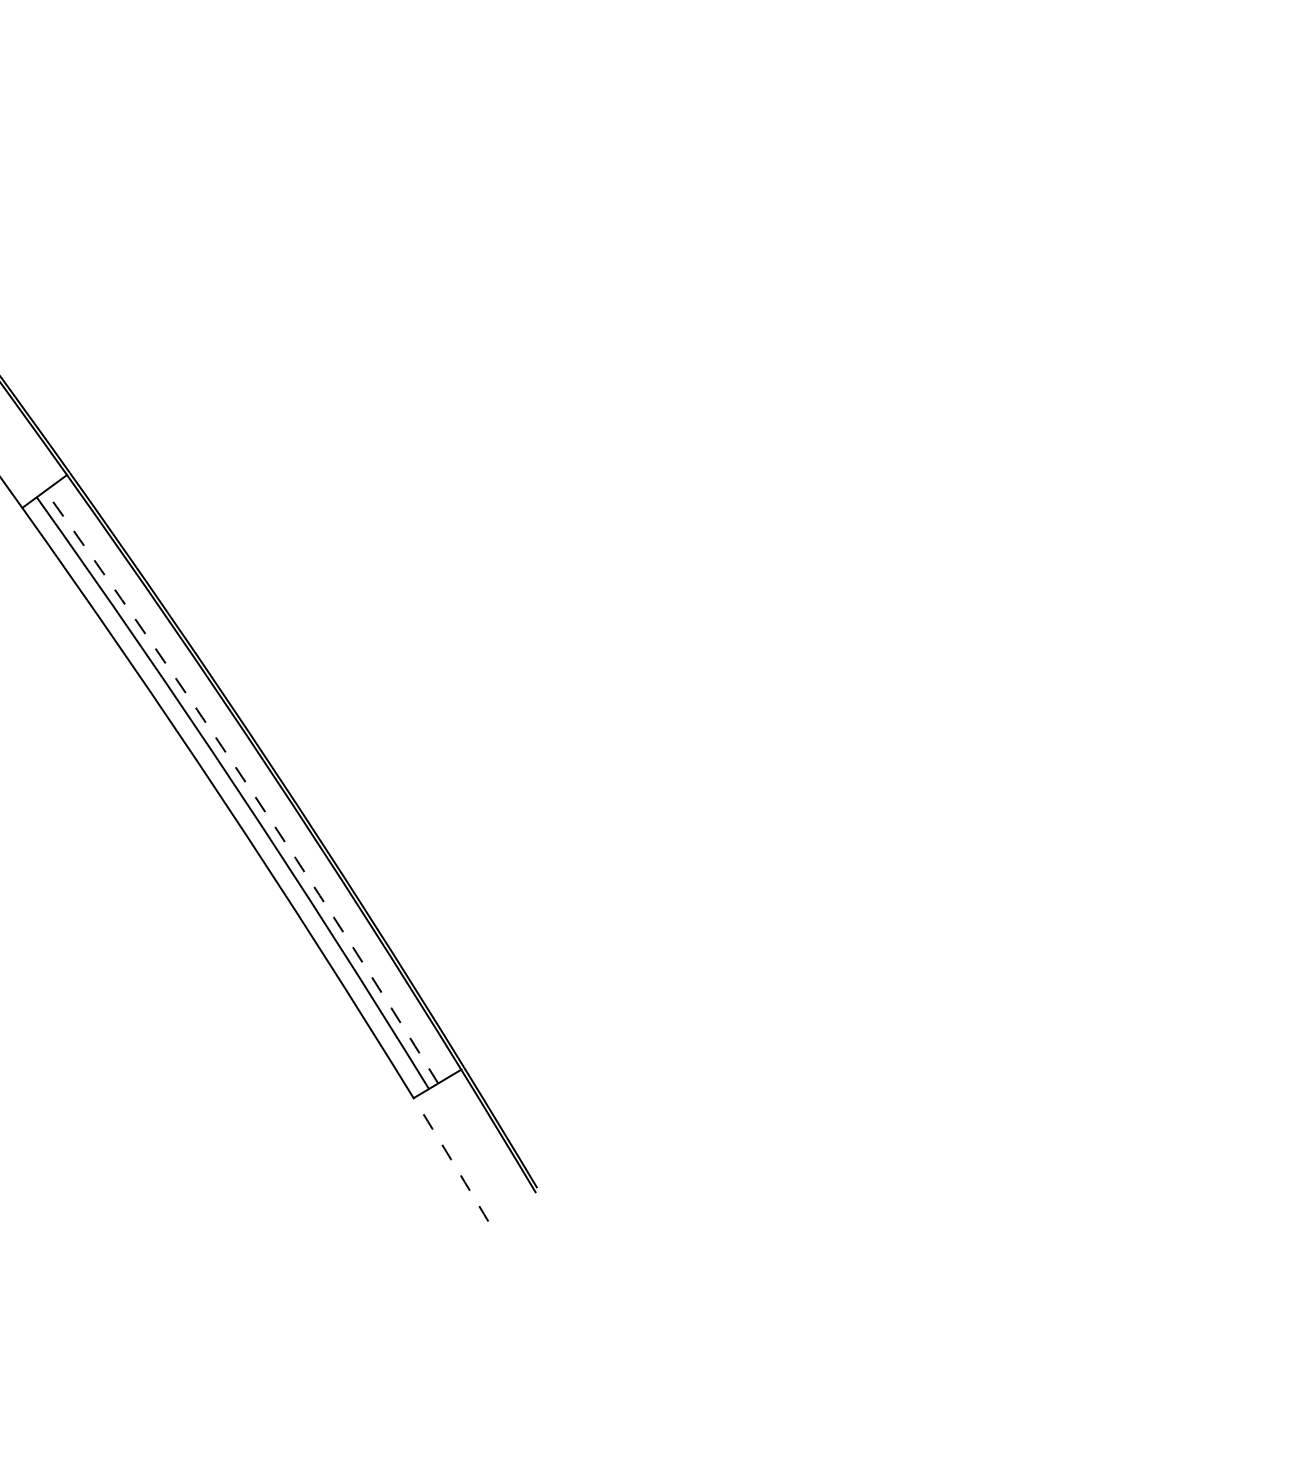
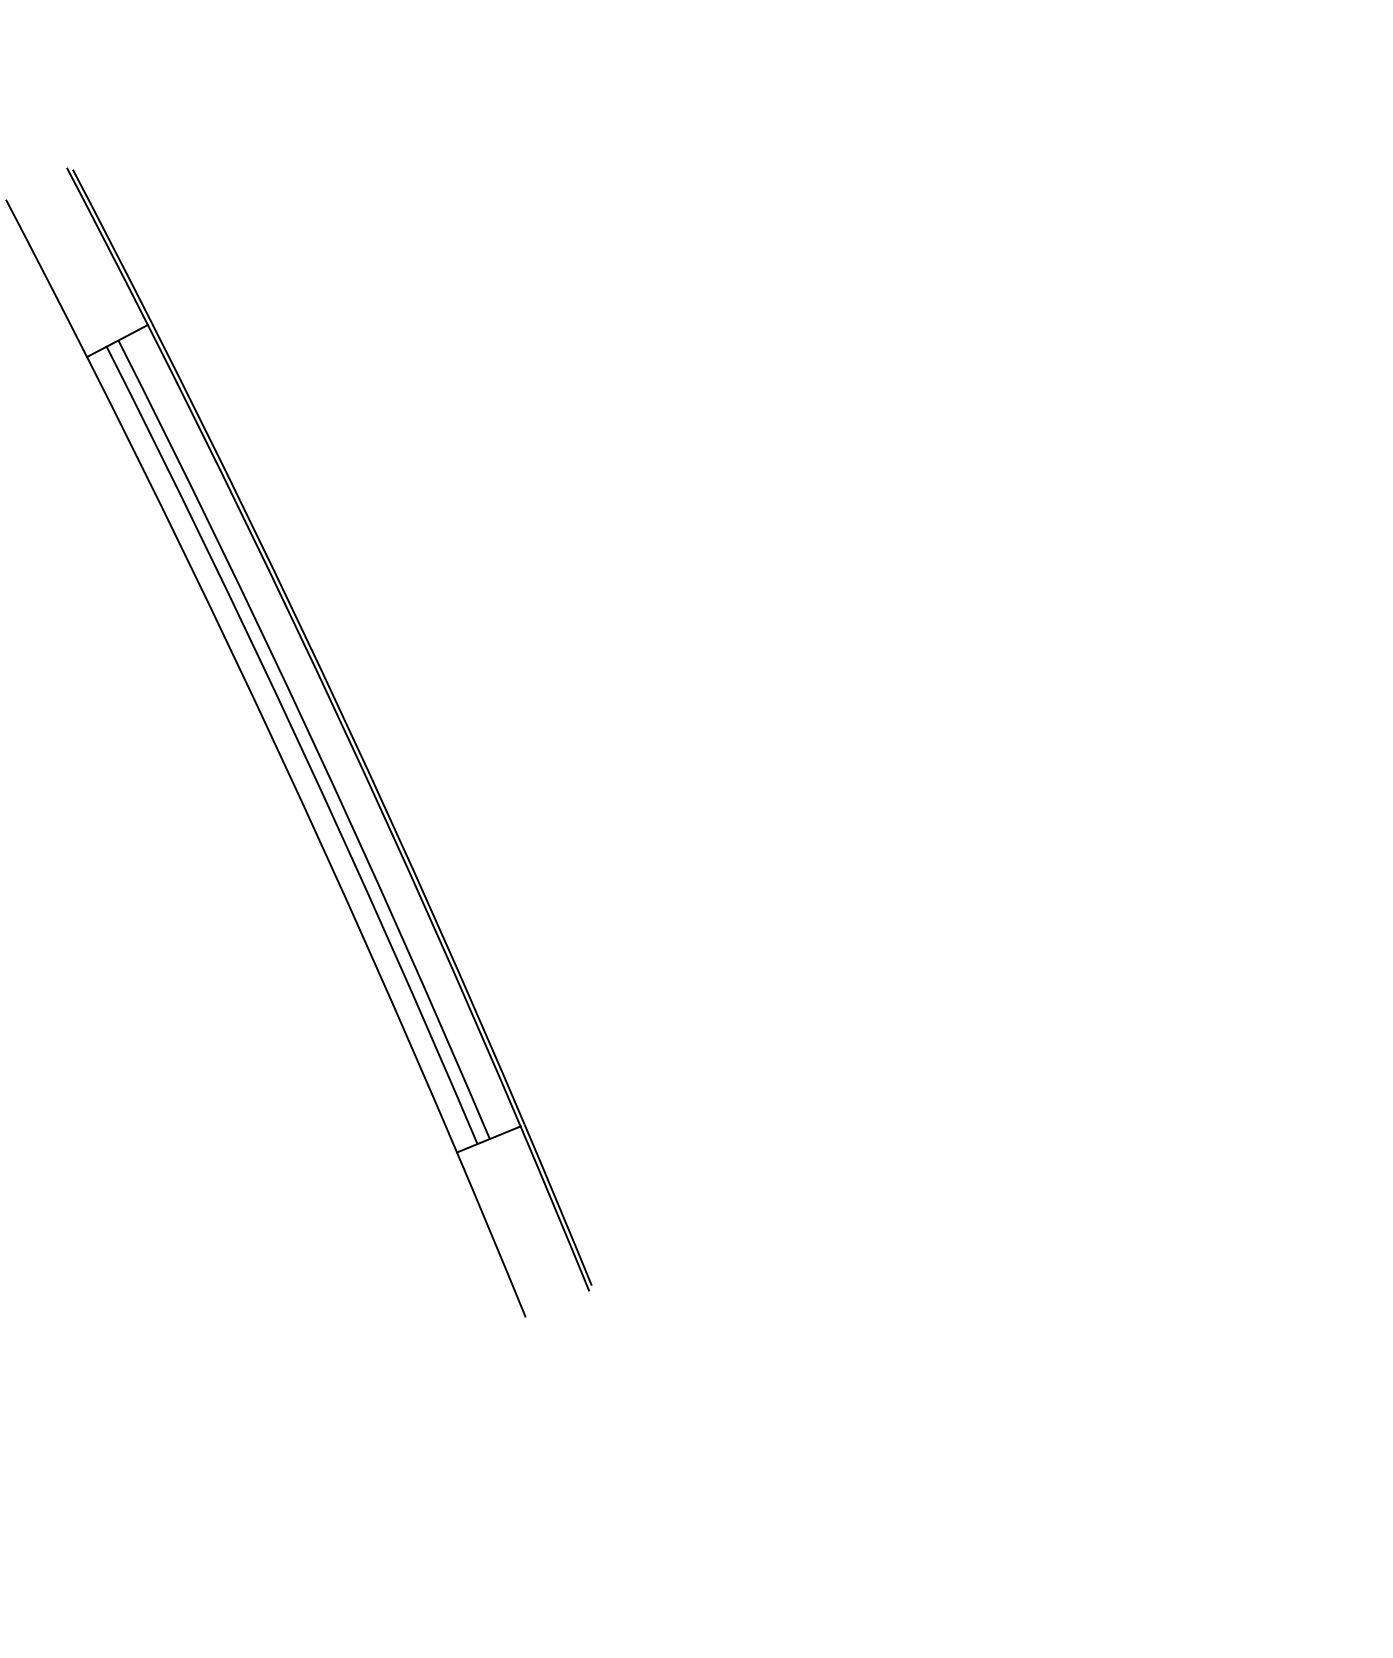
arc: (246, 783) -> (310, 736), dashed -> solid
arc: (451, 1159) -> (492, 1234), dashed -> solid

